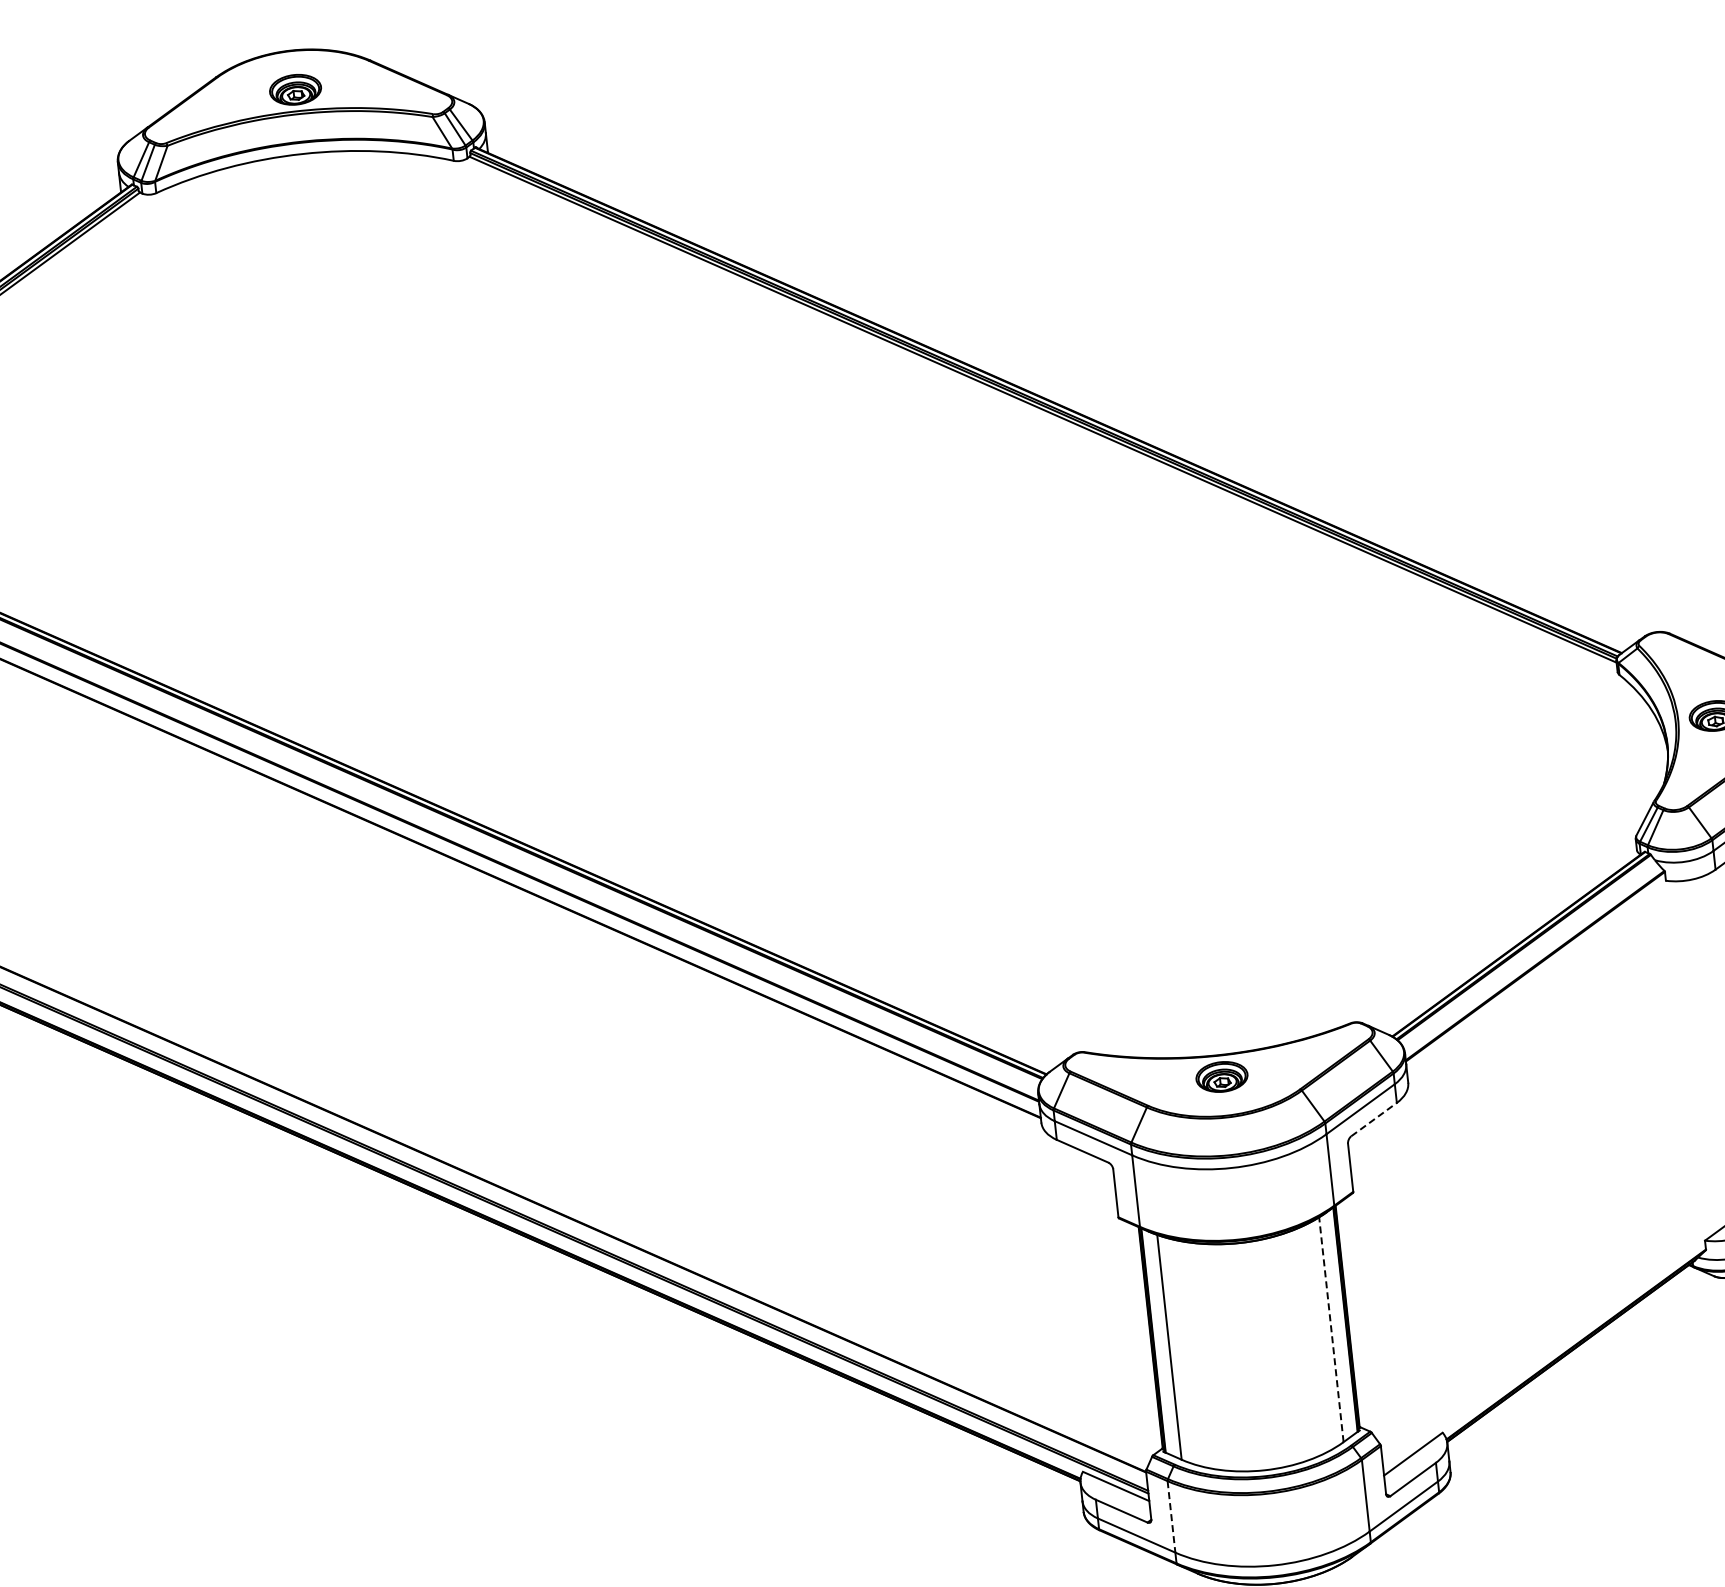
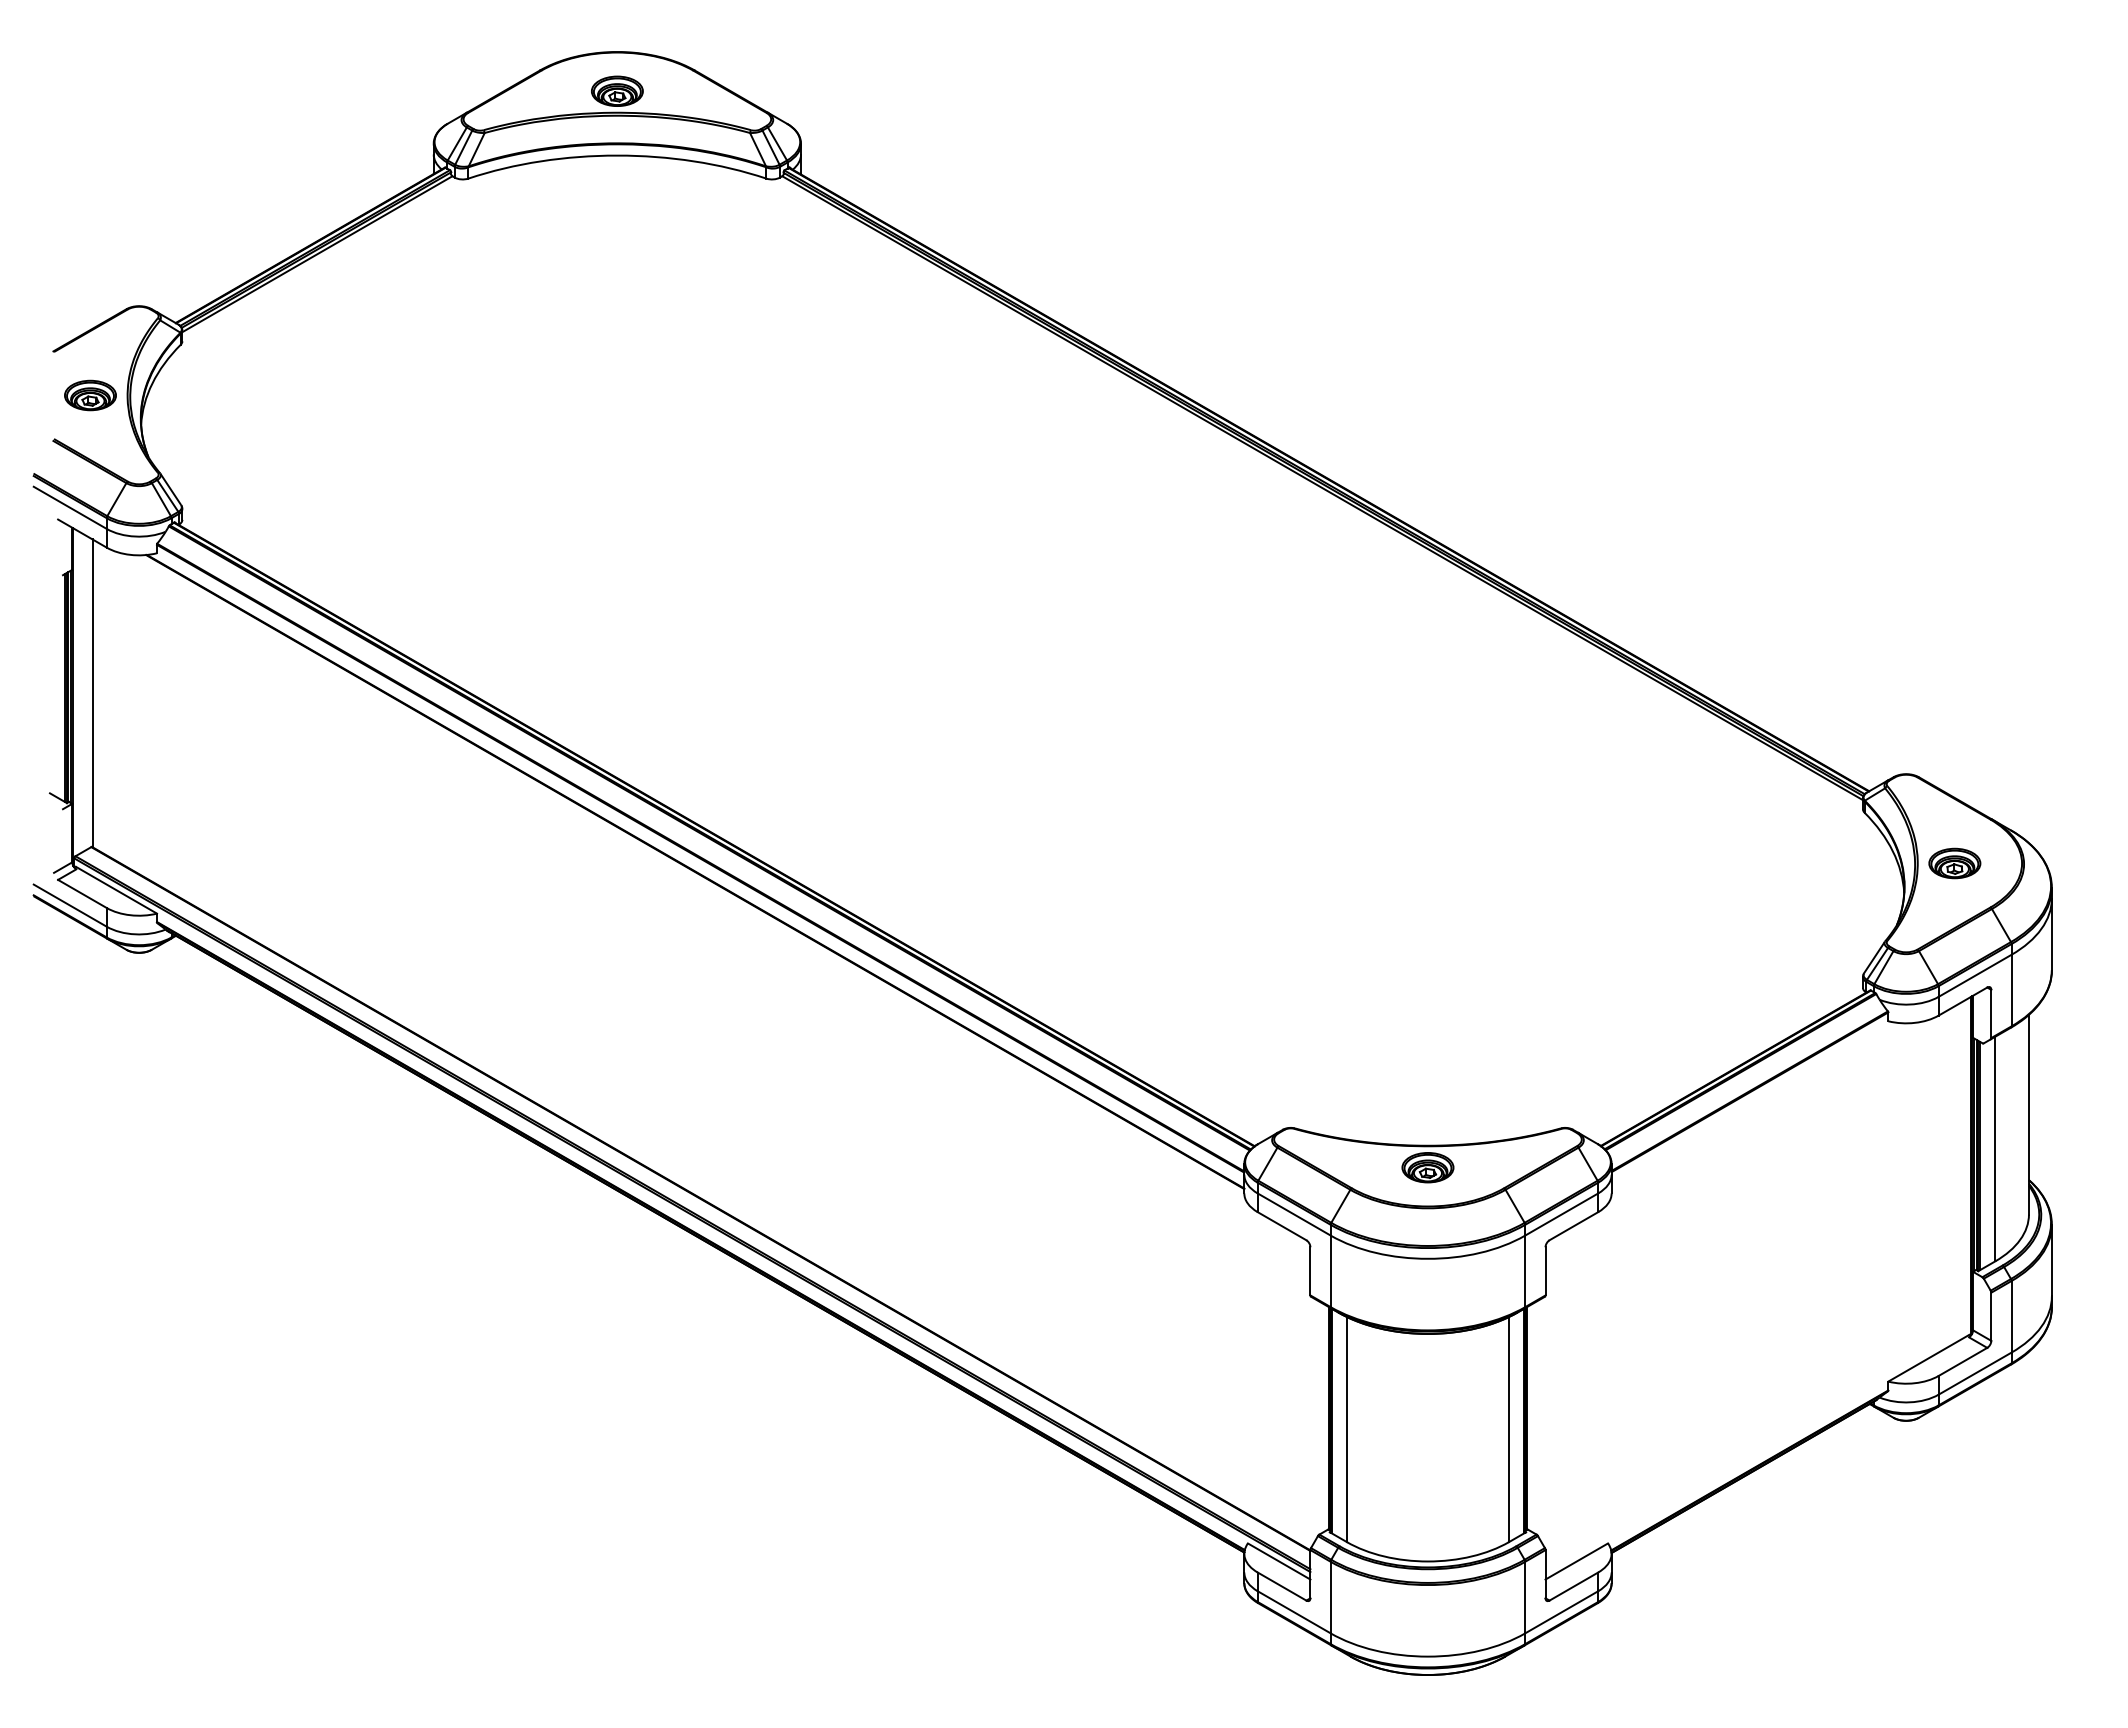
line: (1374, 1118) -> (1574, 1225), dashed -> solid
line: (1331, 1329) -> (1509, 1429), dashed -> solid
line: (1171, 1516) -> (1330, 1597), dashed -> solid

